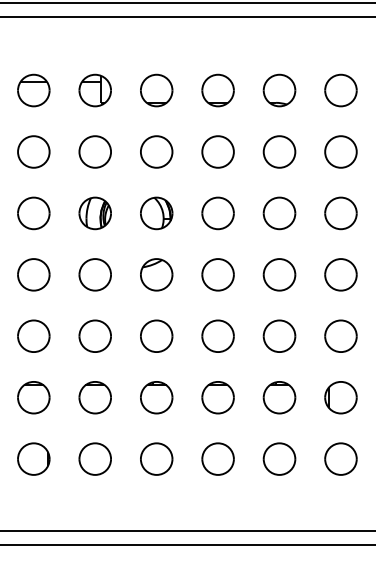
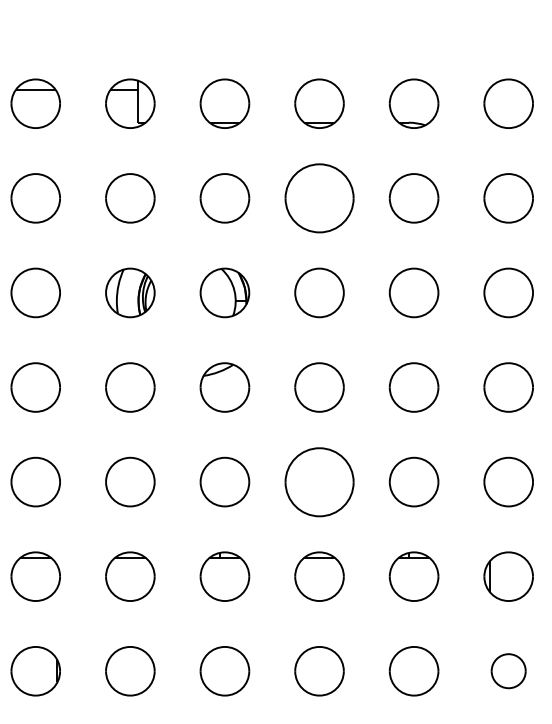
part: (217, 151) -> (318, 197), size x1.4
part: (217, 335) -> (318, 480), size x1.4
part: (340, 458) -> (507, 670), size x0.7

